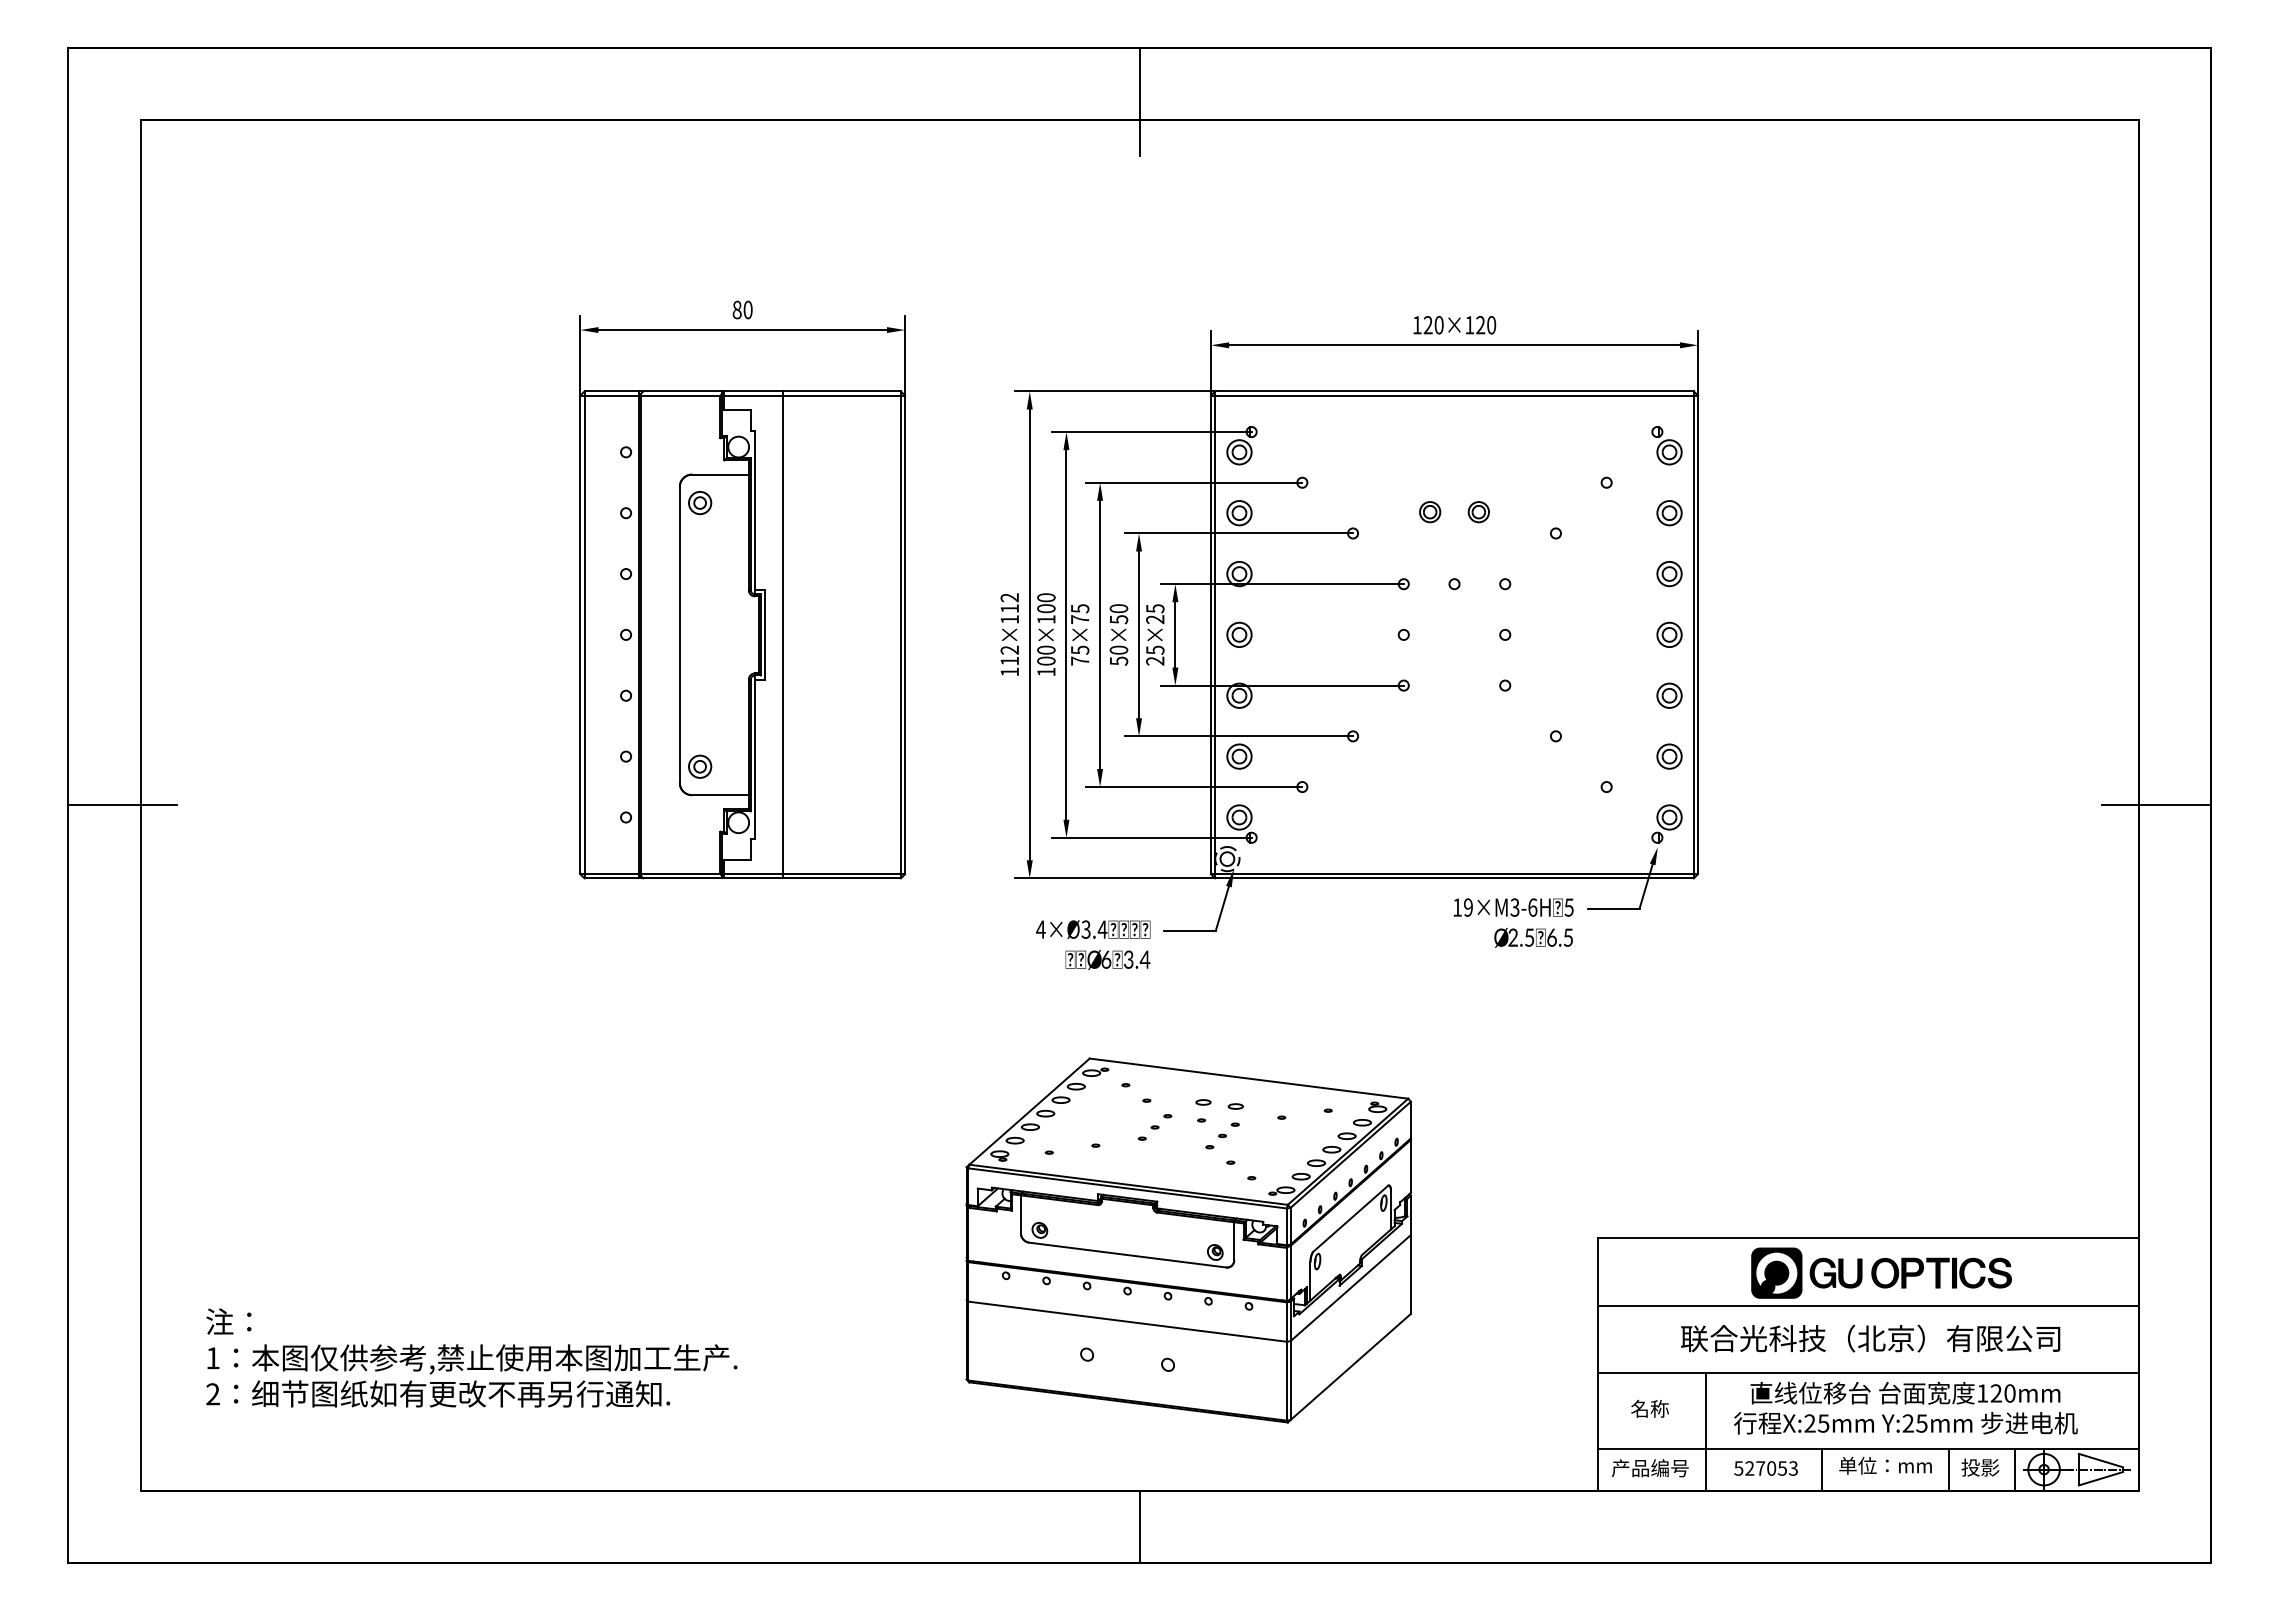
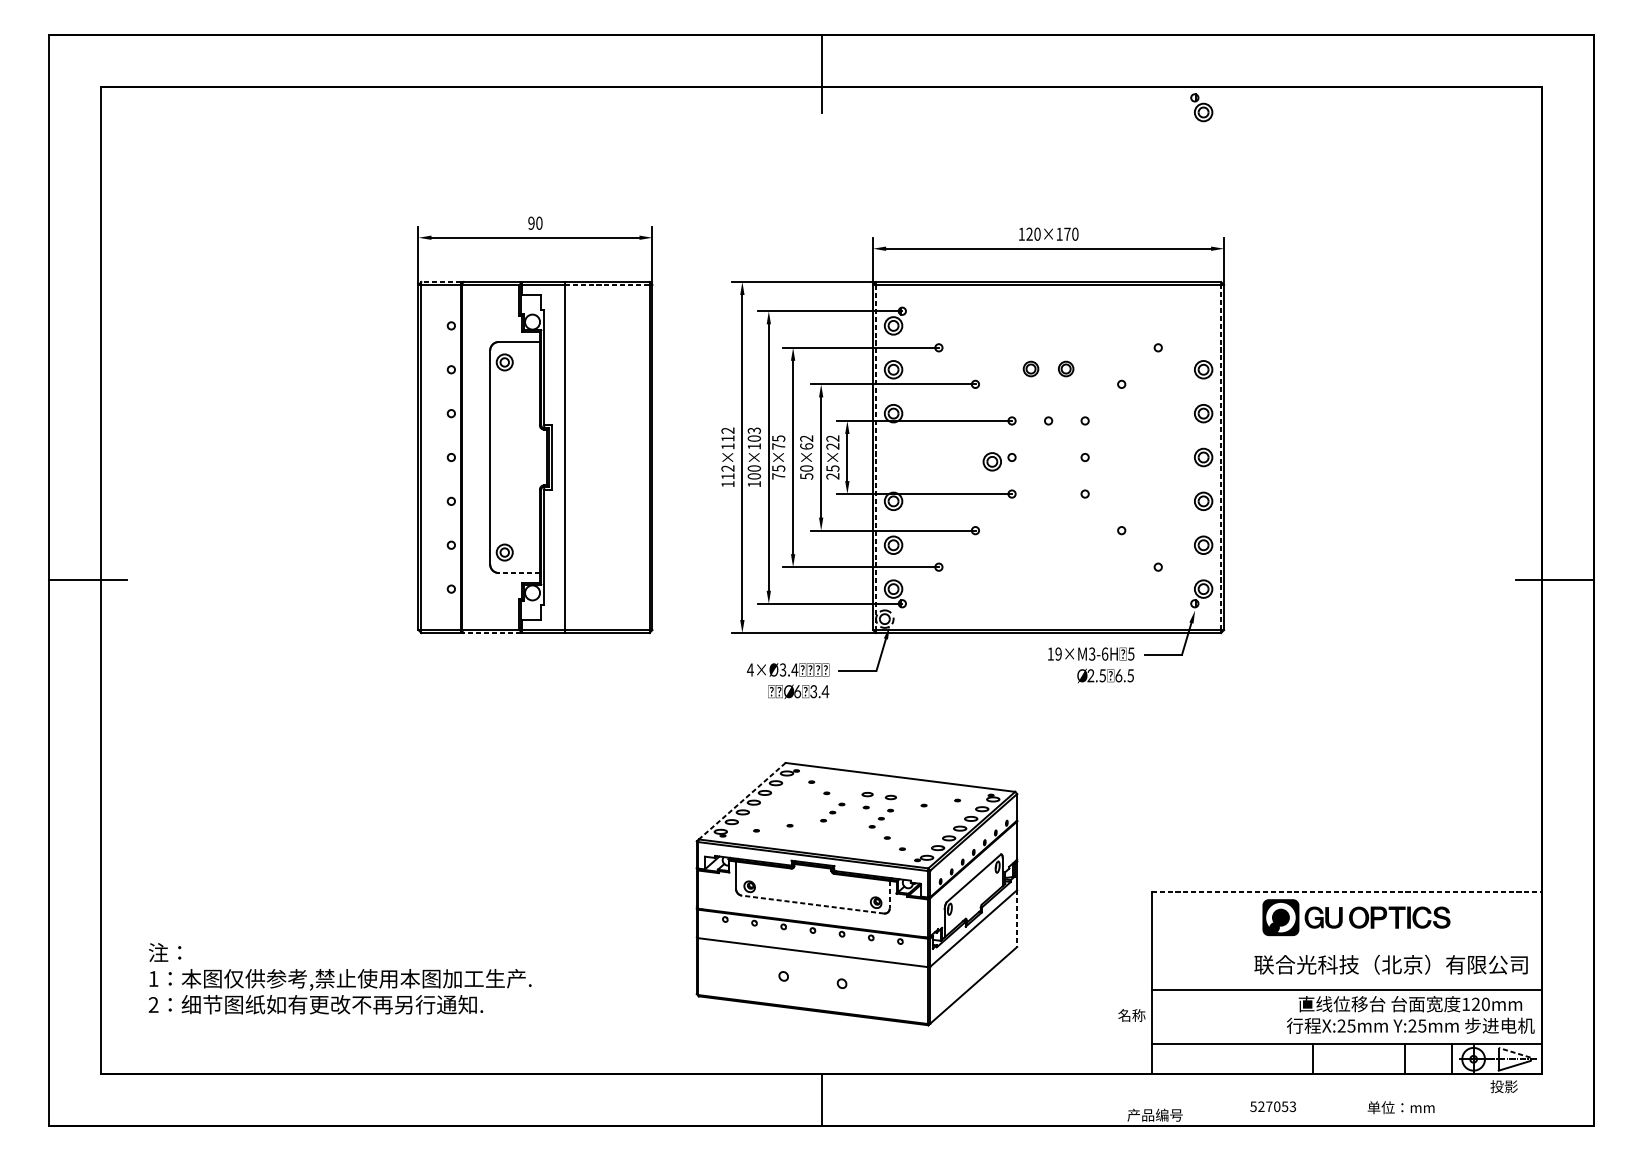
text: (736, 309) -> (530, 222), 80 -> 90
text: (1480, 325) -> (1067, 234), 120×120 -> 120×170
line: (611, 391) -> (440, 282), solid -> dashed
line: (842, 395) -> (607, 284), solid -> dashed
part: (1666, 445) -> (1201, 107), moved
text: (1046, 597) -> (754, 430), 100×100 -> 100×103
text: (1155, 608) -> (833, 438), 25×25 -> 25×22
text: (1118, 614) -> (806, 442), 50×50 -> 50×62
part: (1239, 634) -> (992, 461), moved
line: (1693, 634) -> (1220, 457), solid -> dashed
line: (1215, 635) -> (876, 457), solid -> dashed
line: (719, 795) -> (518, 573), solid -> dashed
line: (682, 878) -> (492, 633), solid -> dashed
line: (1029, 1111) -> (742, 801), solid -> dashed
line: (1868, 1238) -> (1347, 892), solid -> dashed
line: (1234, 1241) -> (889, 894), solid -> dashed
line: (1127, 1255) -> (812, 904), solid -> dashed
line: (1410, 1275) -> (1016, 919), solid -> dashed
line: (1867, 1305) -> (1346, 940), removed
text: (1870, 1338) -> (1391, 964), moved
text: (1905, 1407) -> (1410, 1014), moved
text: (1649, 1408) -> (1131, 1015), moved
line: (1706, 1431) -> (1230, 1031), removed
line: (2100, 1460) -> (1514, 1052), solid -> dashed
text: (1885, 1465) -> (1401, 1107), moved
text: (1980, 1467) -> (1504, 1086), moved
text: (1650, 1468) -> (1155, 1115), moved
text: (1765, 1468) -> (1272, 1106), moved

